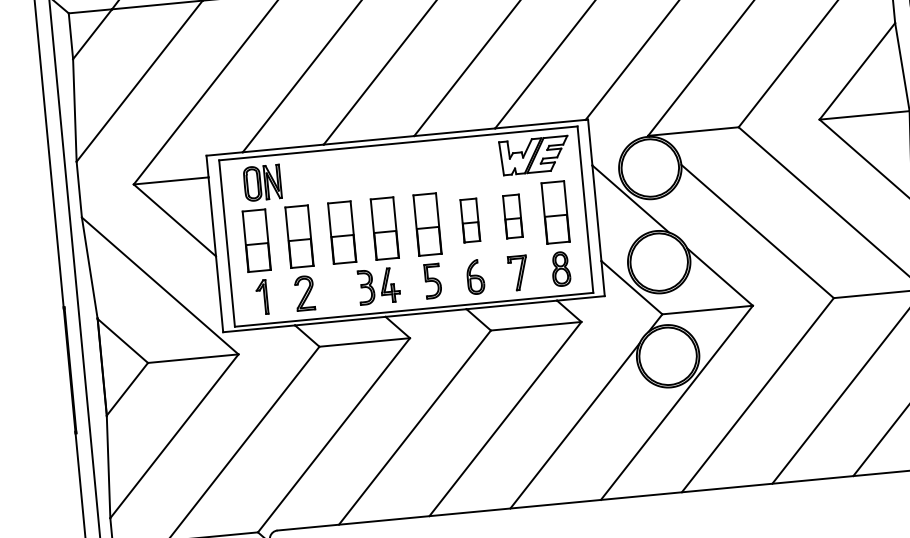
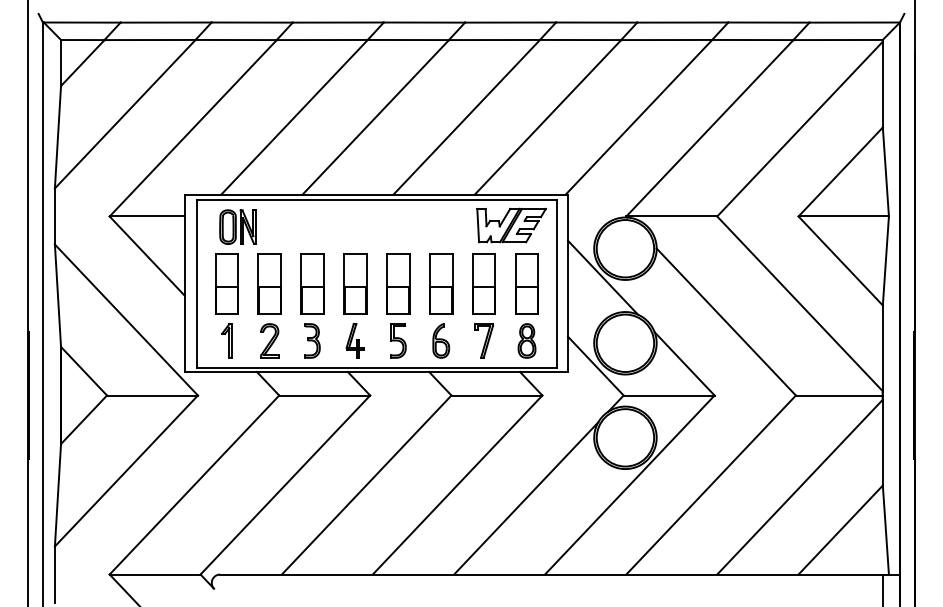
part: (512, 216) -> (483, 283), size x1.43
part: (470, 219) -> (441, 283), size x1.43
part: (366, 287) -> (312, 340), moved

